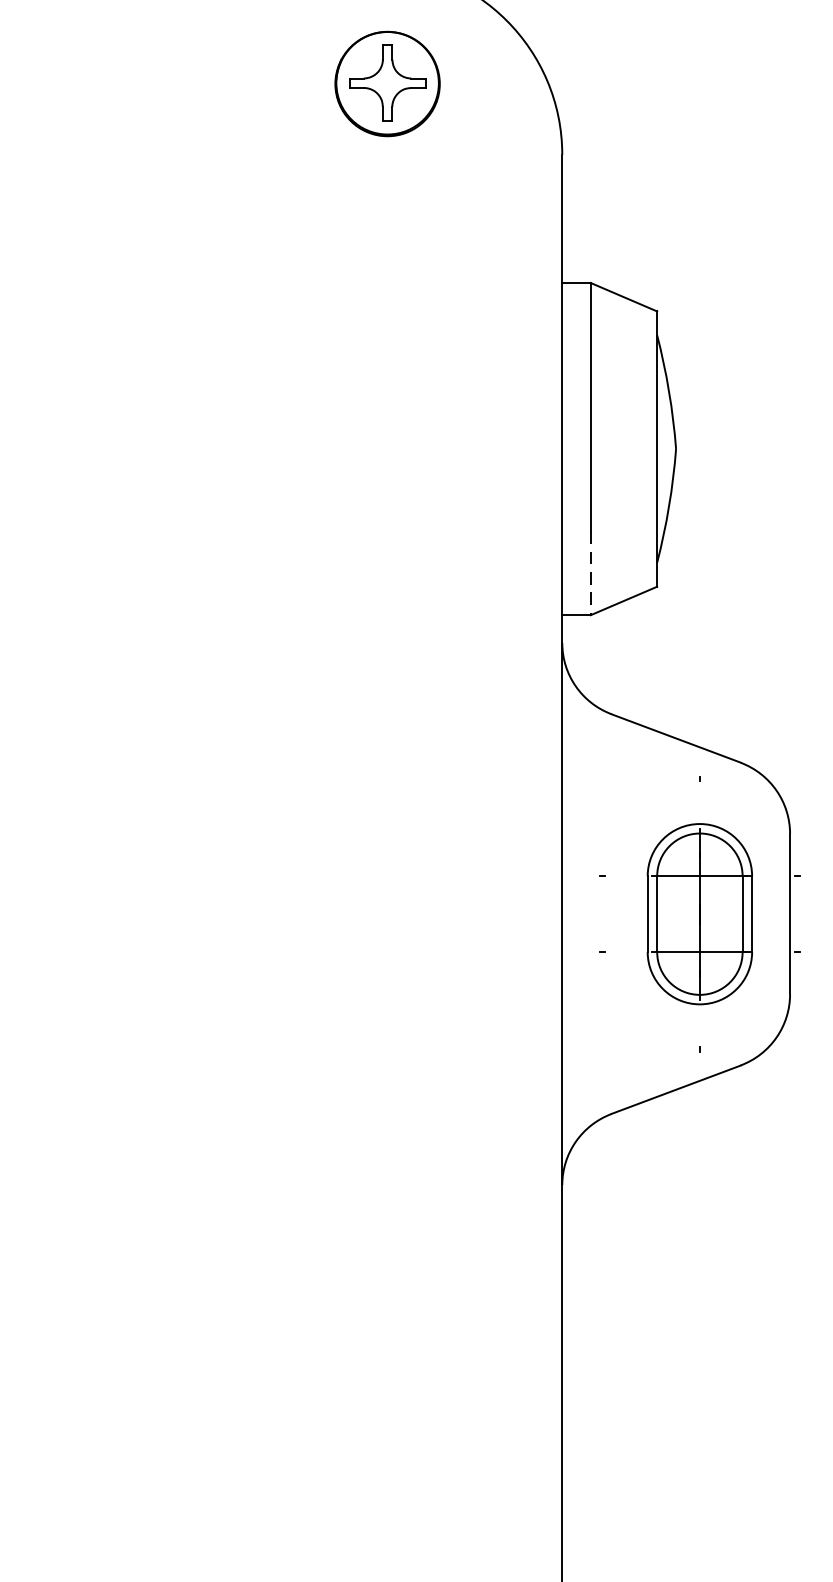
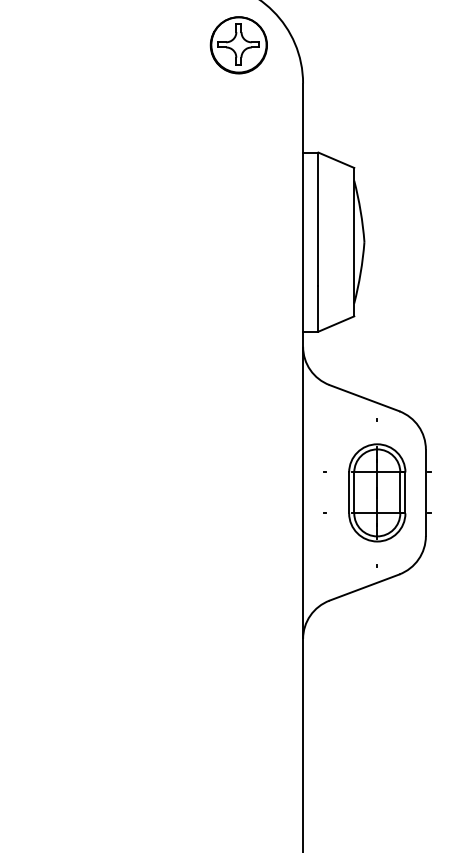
part: (386, 84) -> (238, 45), moved
line: (590, 573) -> (318, 309), dashed -> solid

